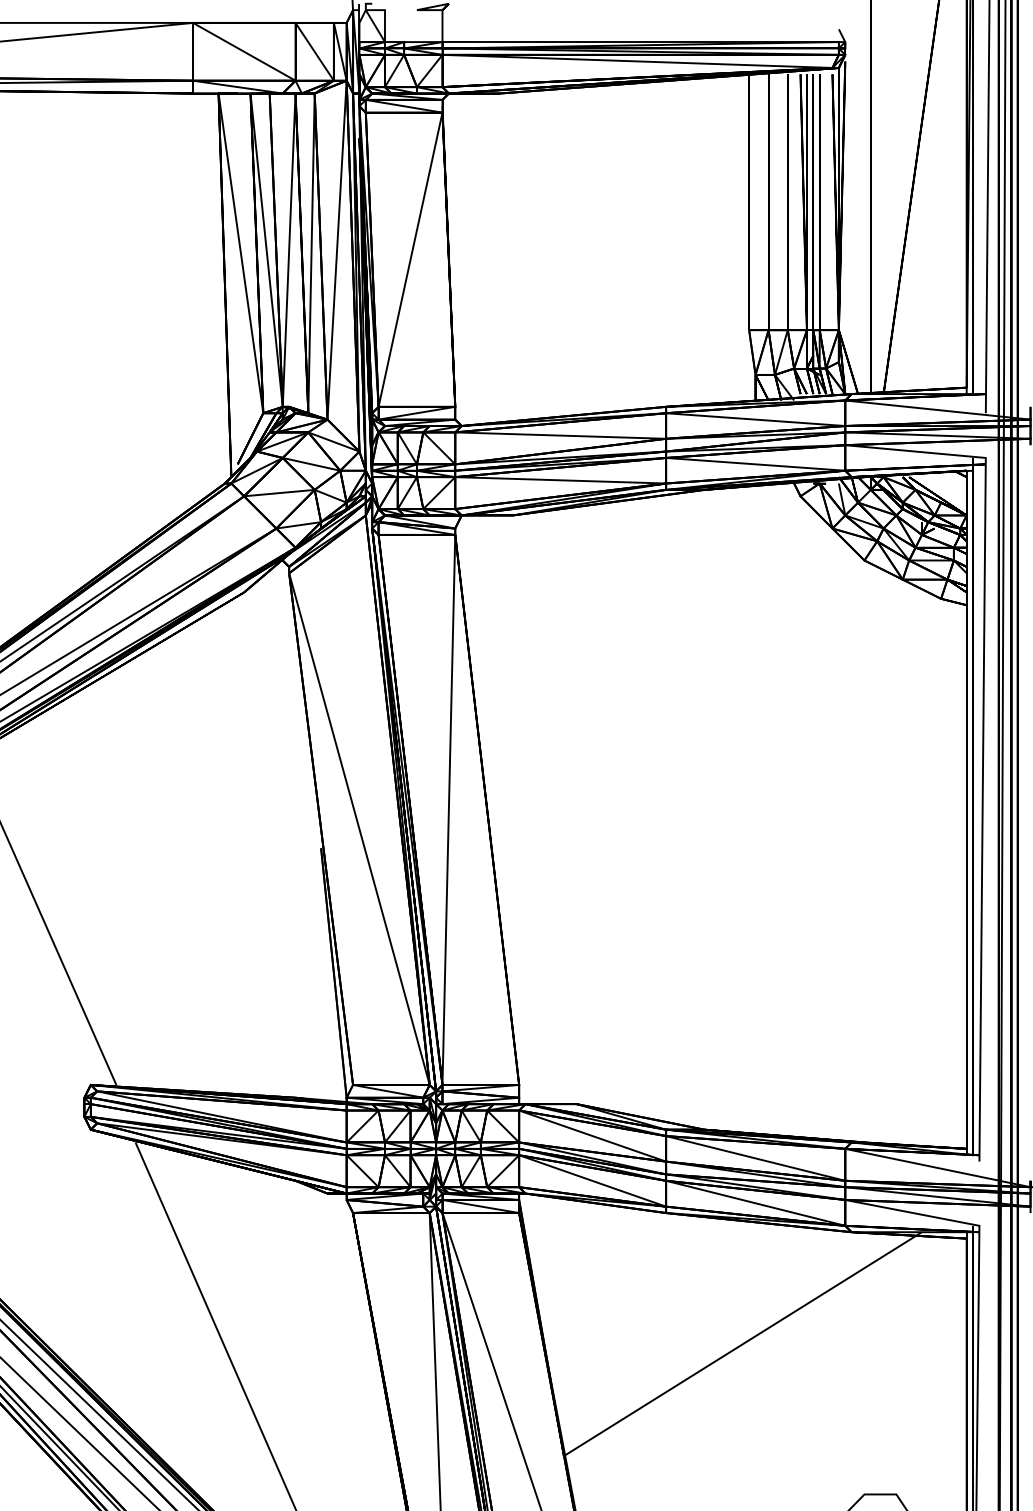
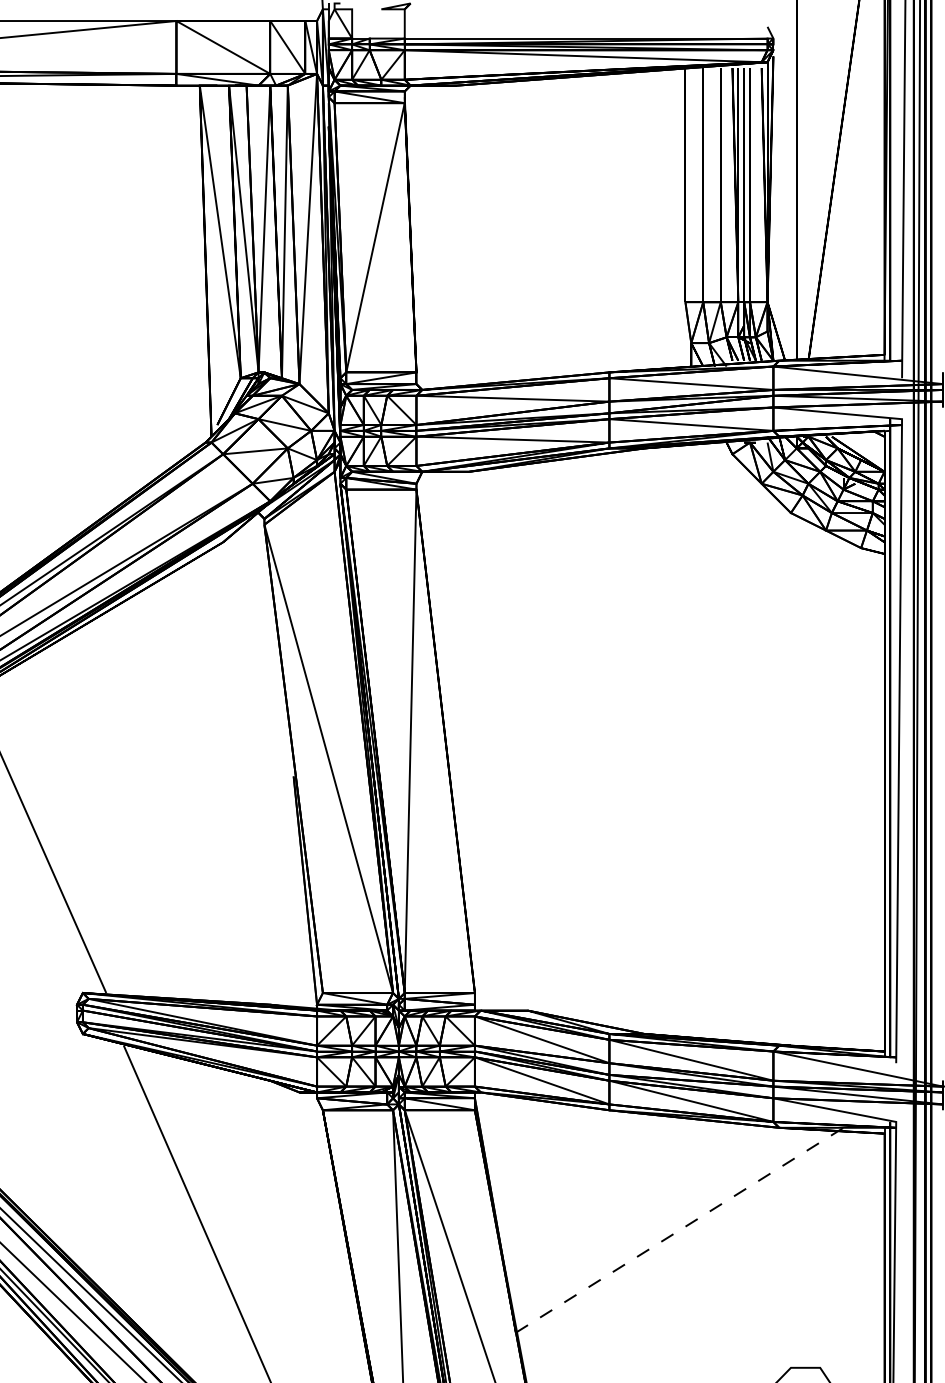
line: (743, 1344) -> (680, 1230), solid -> dashed

